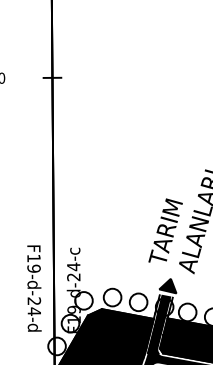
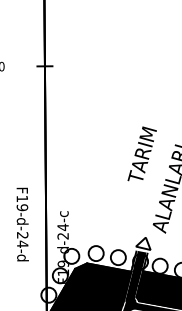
text: (165, 230) -> (142, 153), moved
fill: (167, 285) -> (142, 243), removed
text: (34, 288) -> (22, 224), moved

